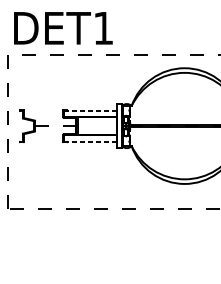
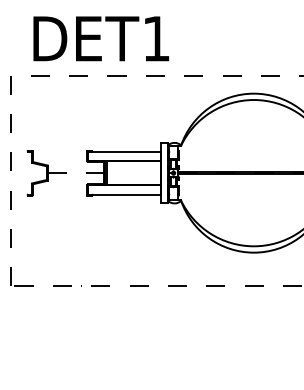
text: (63, 28) -> (101, 38), moved
line: (89, 110) -> (123, 151), dashed -> solid
line: (90, 141) -> (124, 194), dashed -> solid

